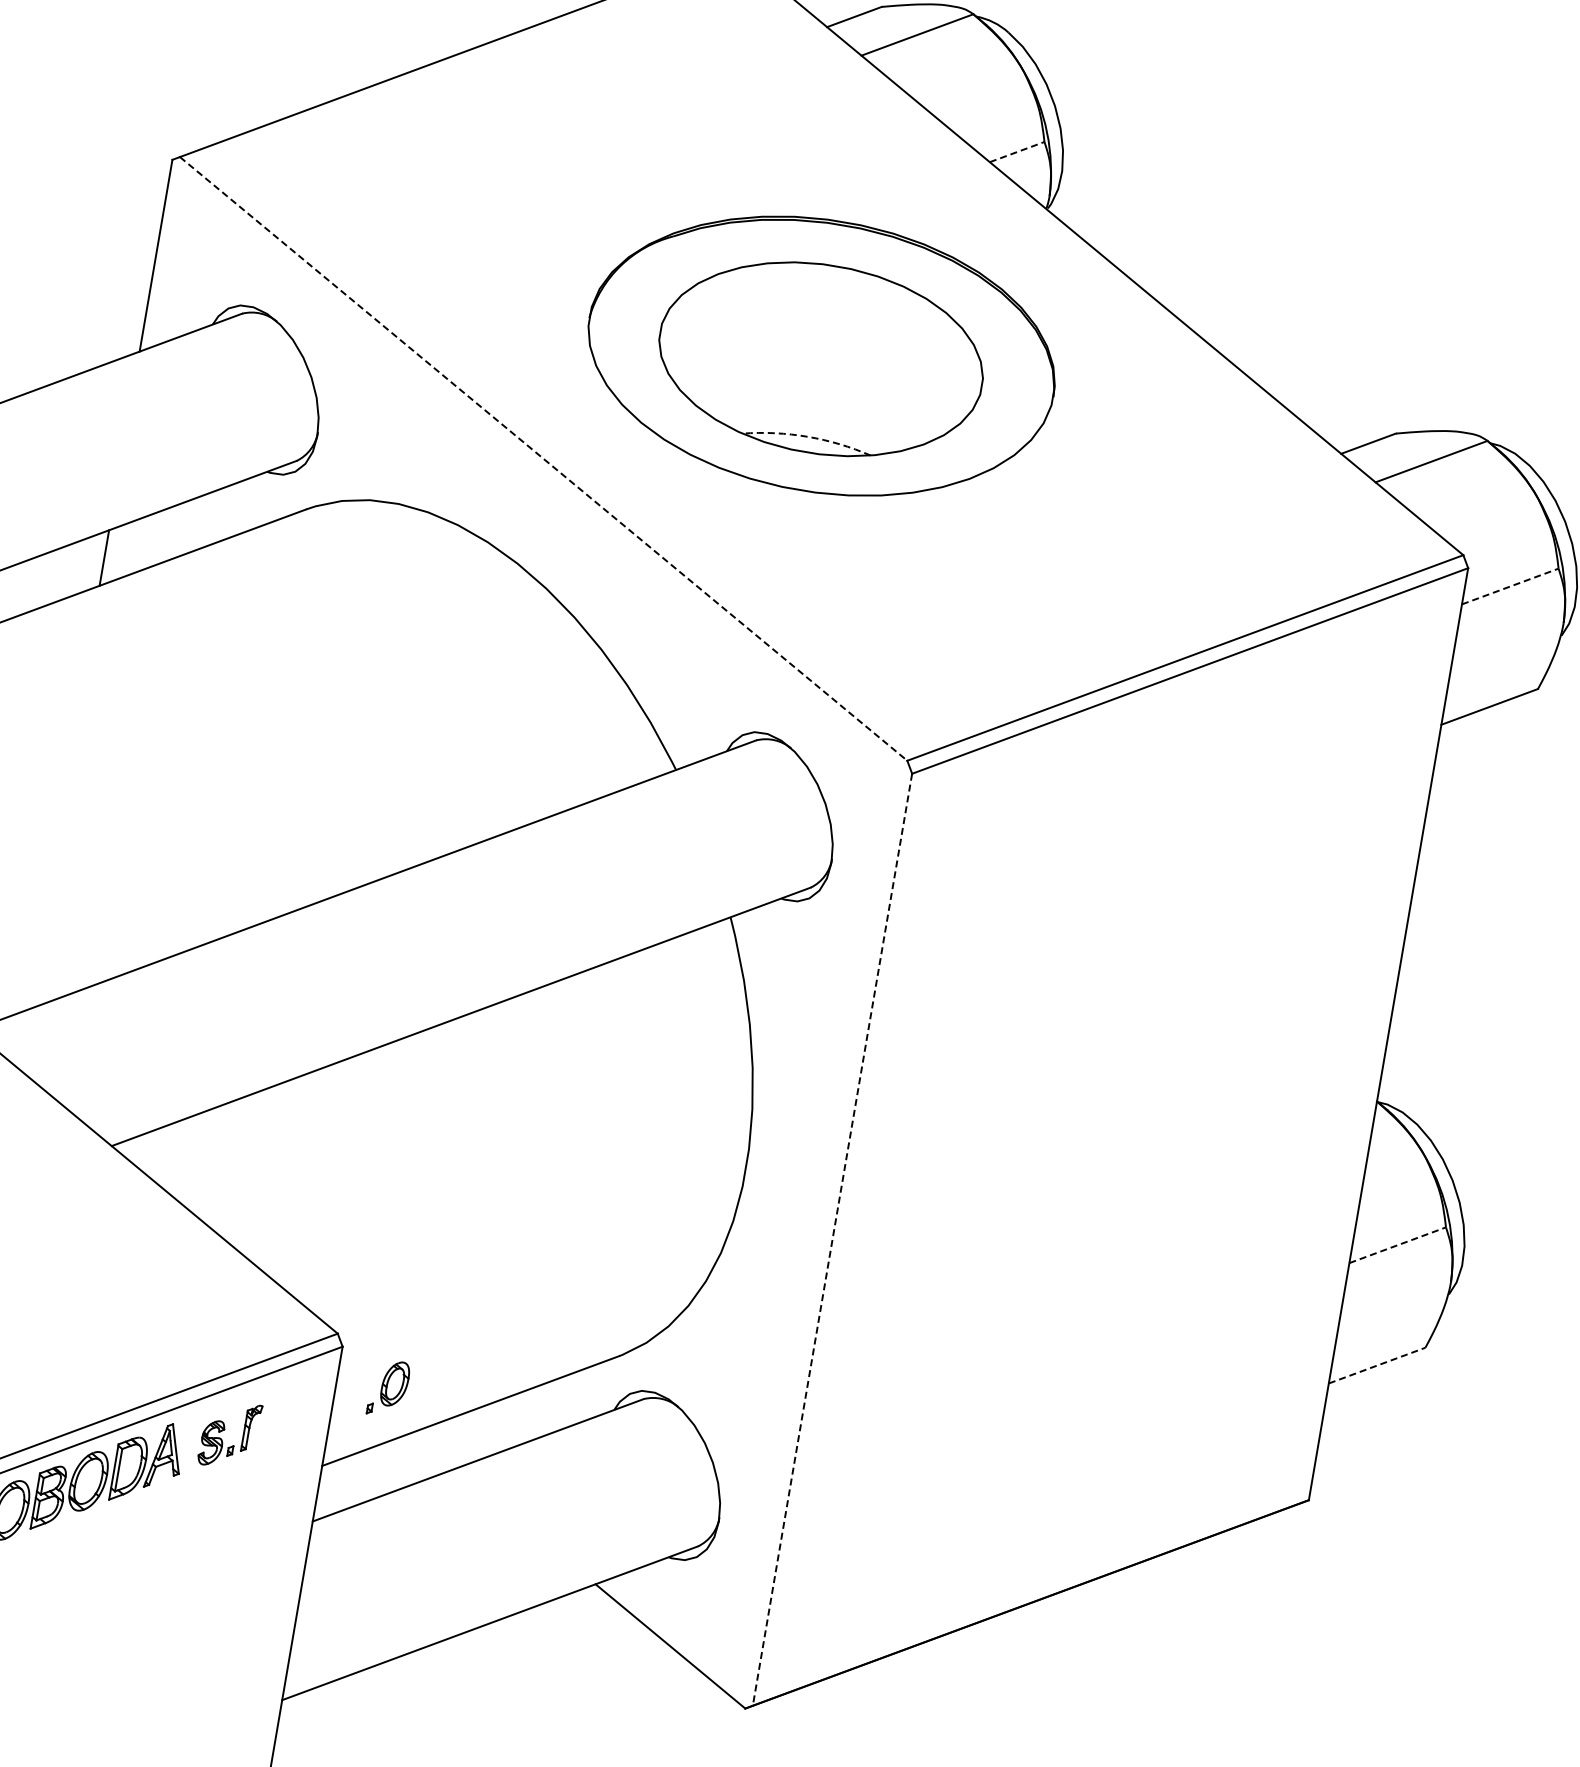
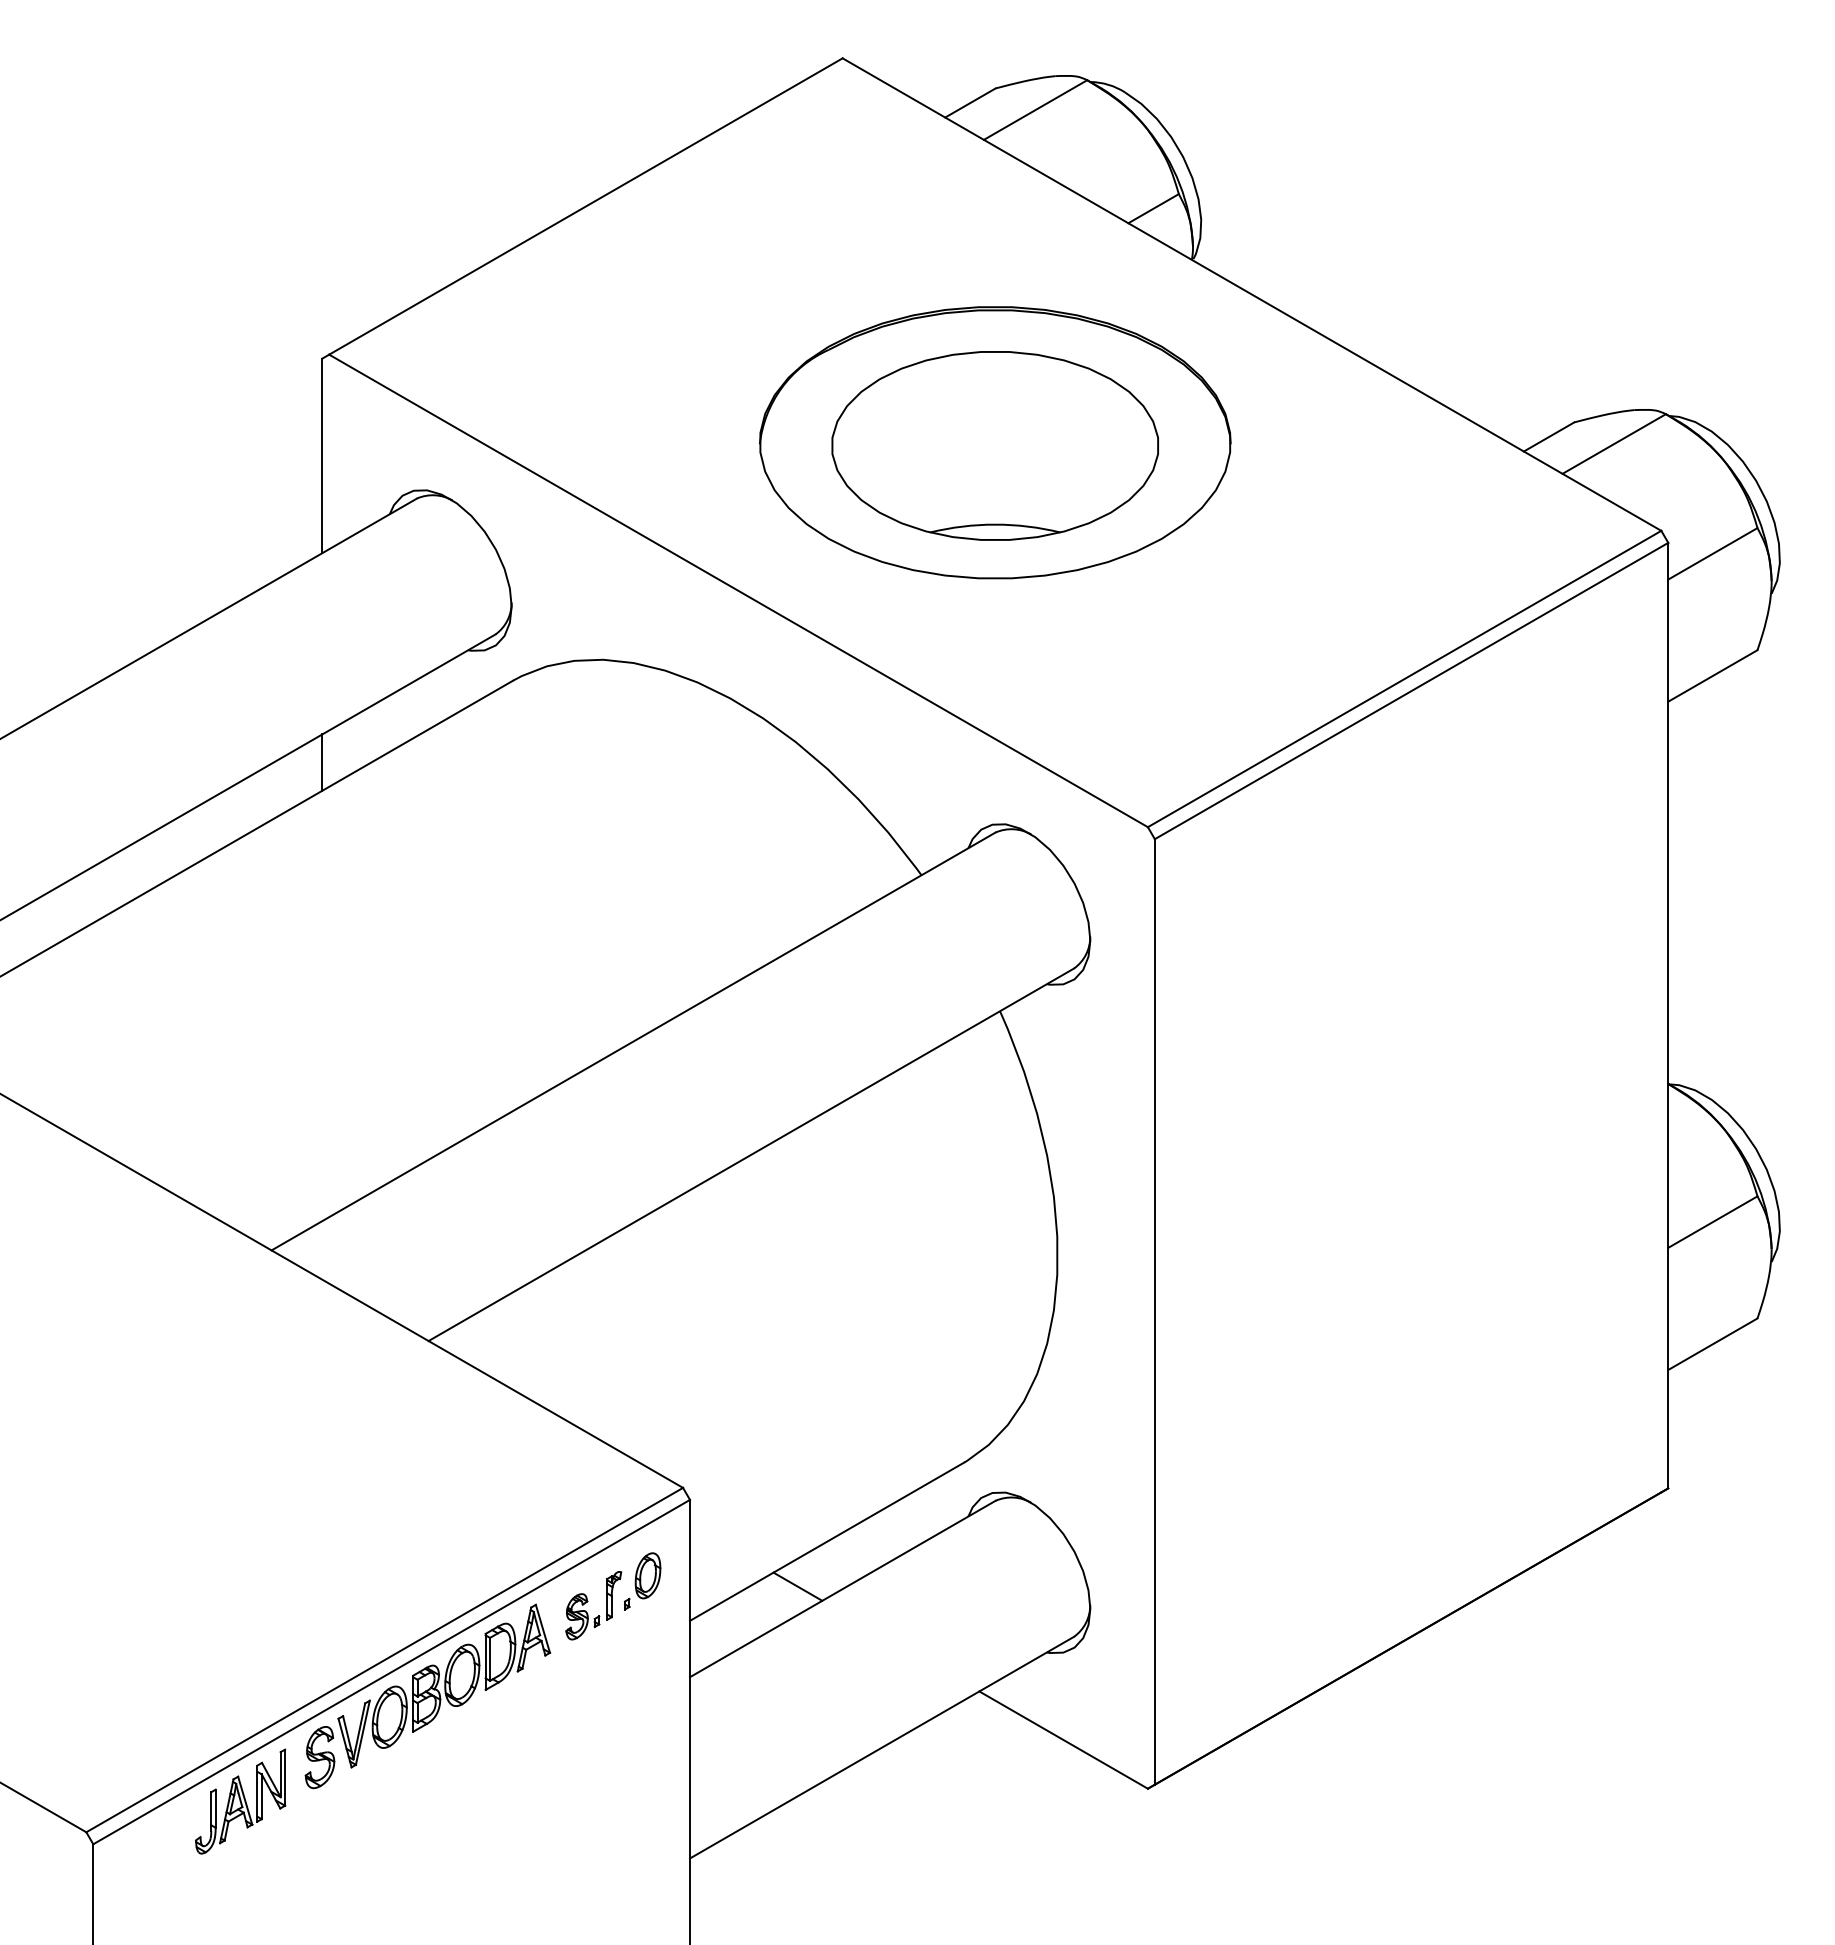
line: (1018, 152) -> (1154, 208), dashed -> solid
arc: (808, 436) -> (995, 524), dashed -> solid
line: (543, 458) -> (738, 590), dashed -> solid
line: (1510, 586) -> (1713, 553), dashed -> solid
line: (832, 1239) -> (1154, 1311), dashed -> solid
line: (1398, 1244) -> (1713, 1221), dashed -> solid
line: (1377, 1364) -> (1713, 1343), dashed -> solid
part: (388, 1388) -> (642, 1581), moved
line: (433, 1450) -> (797, 1586), added

